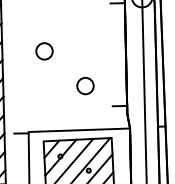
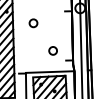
part: (44, 51) -> (33, 23), moved

